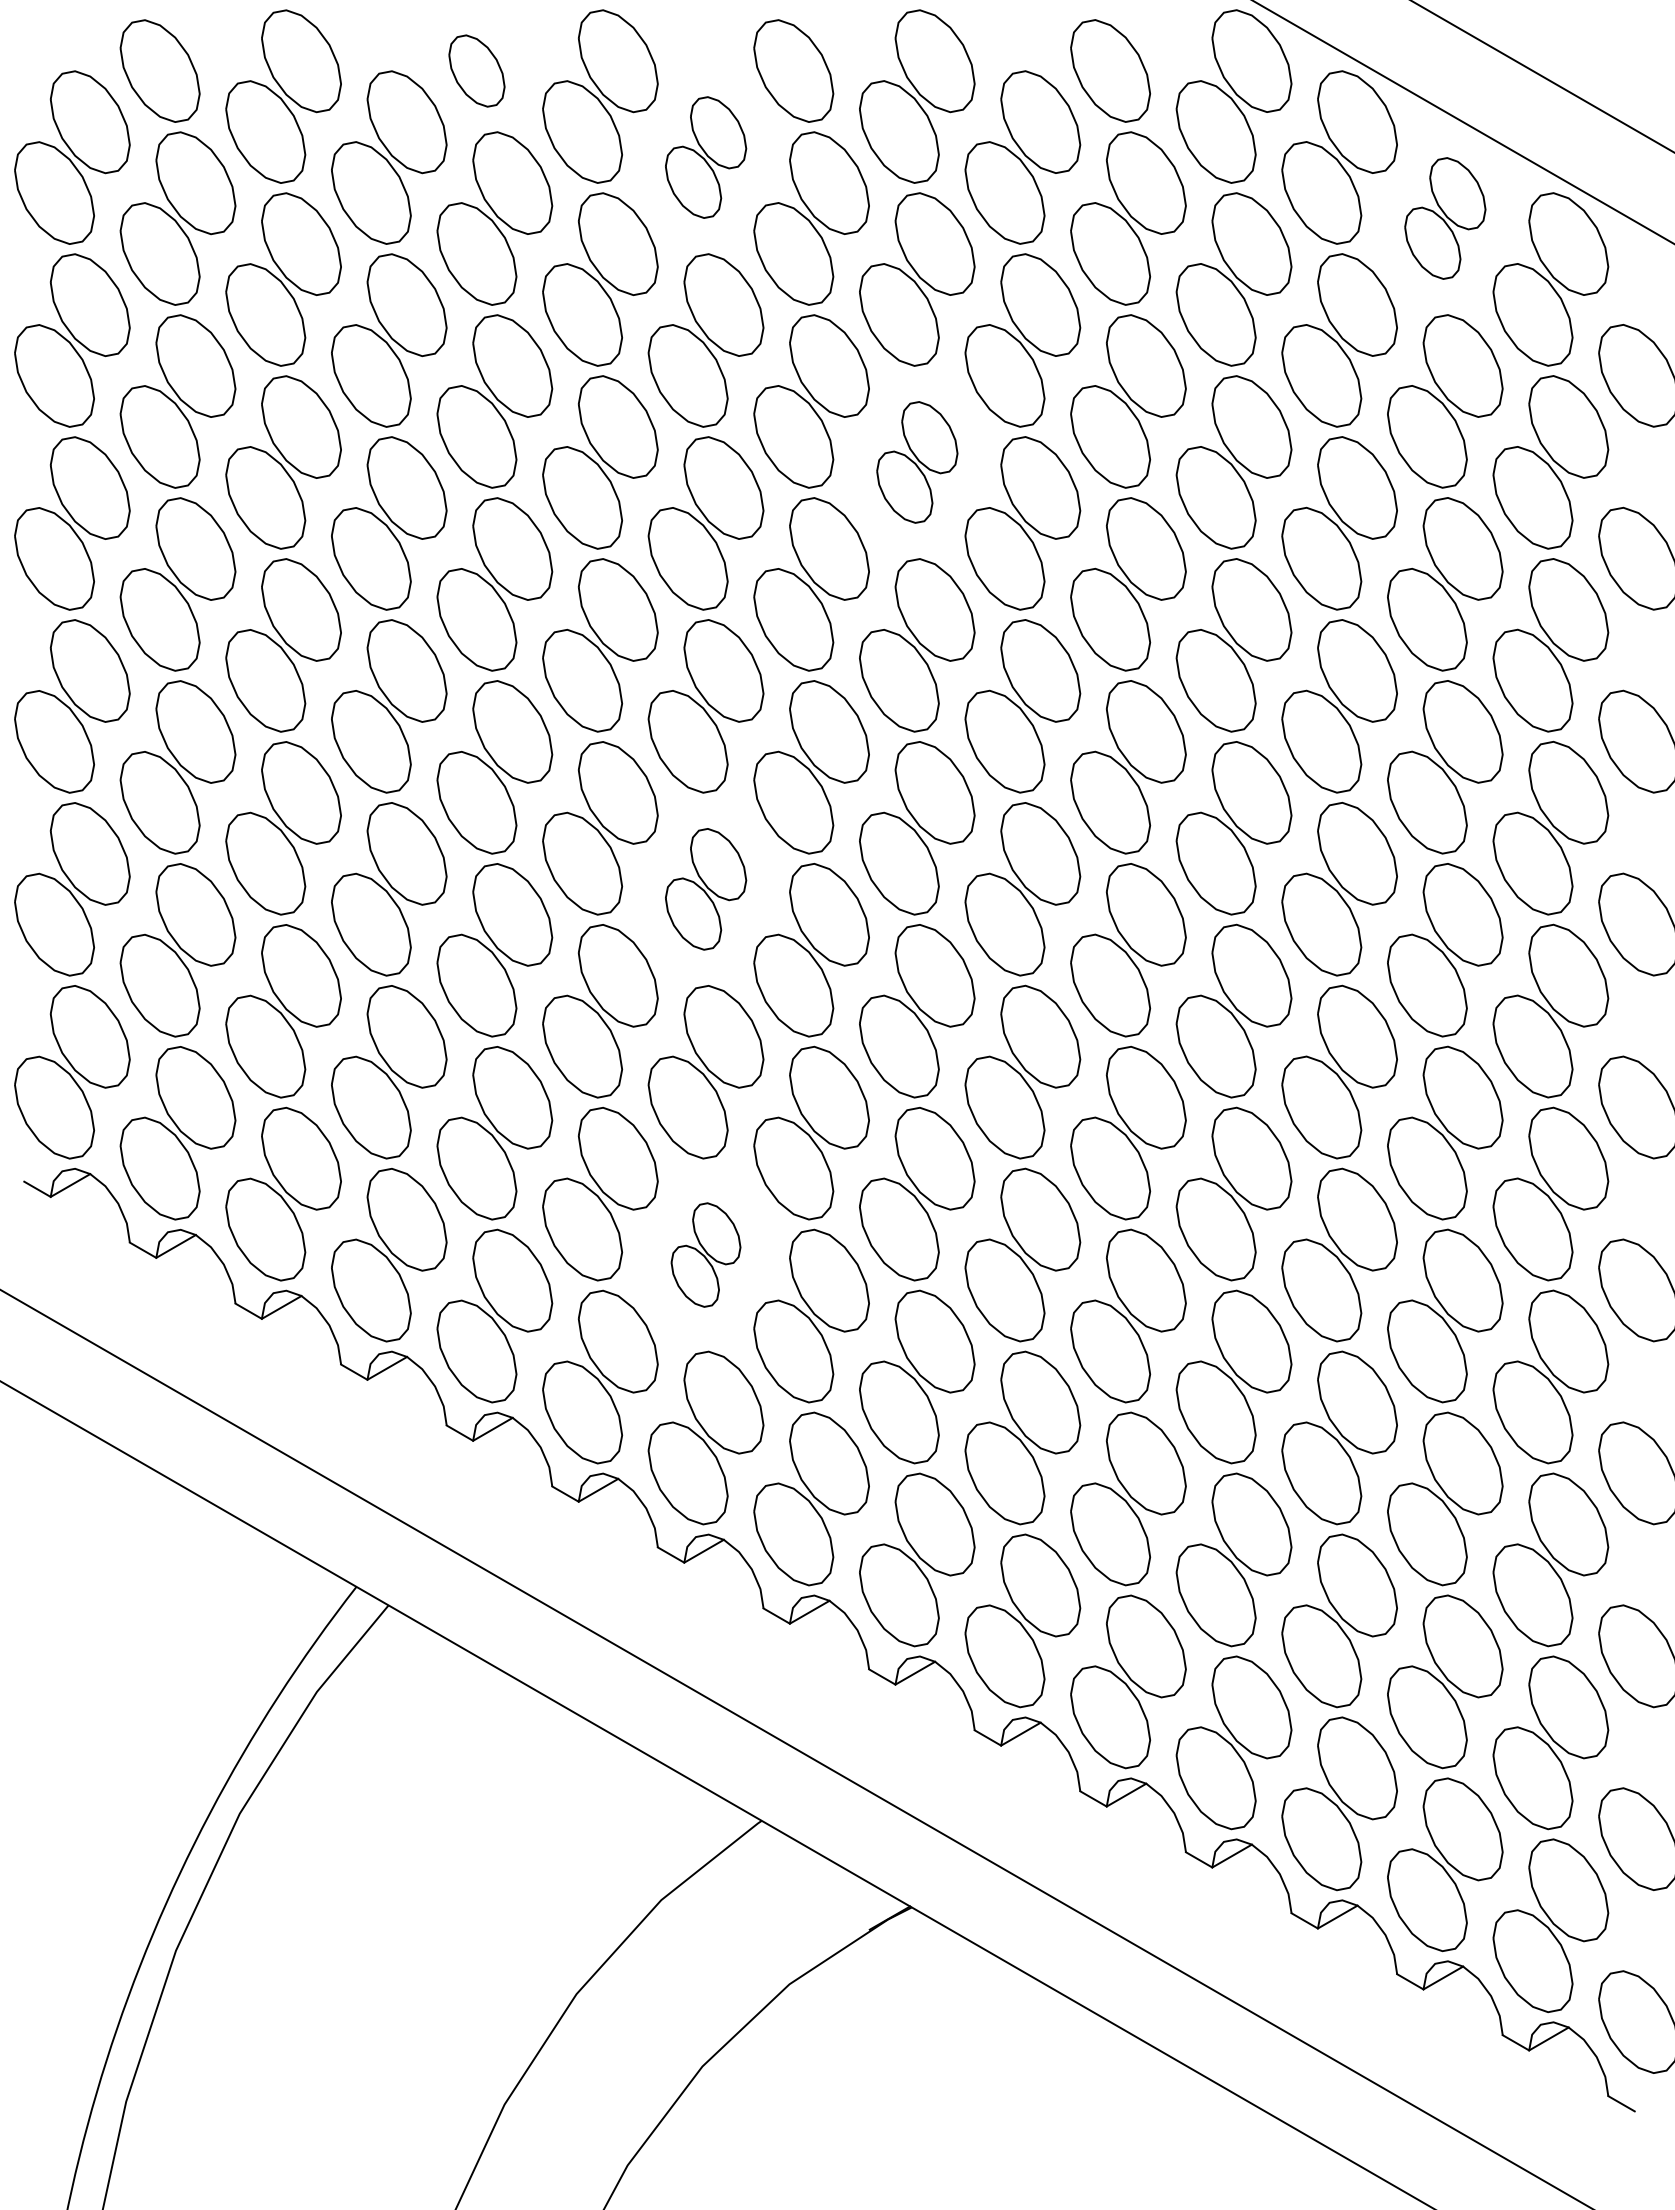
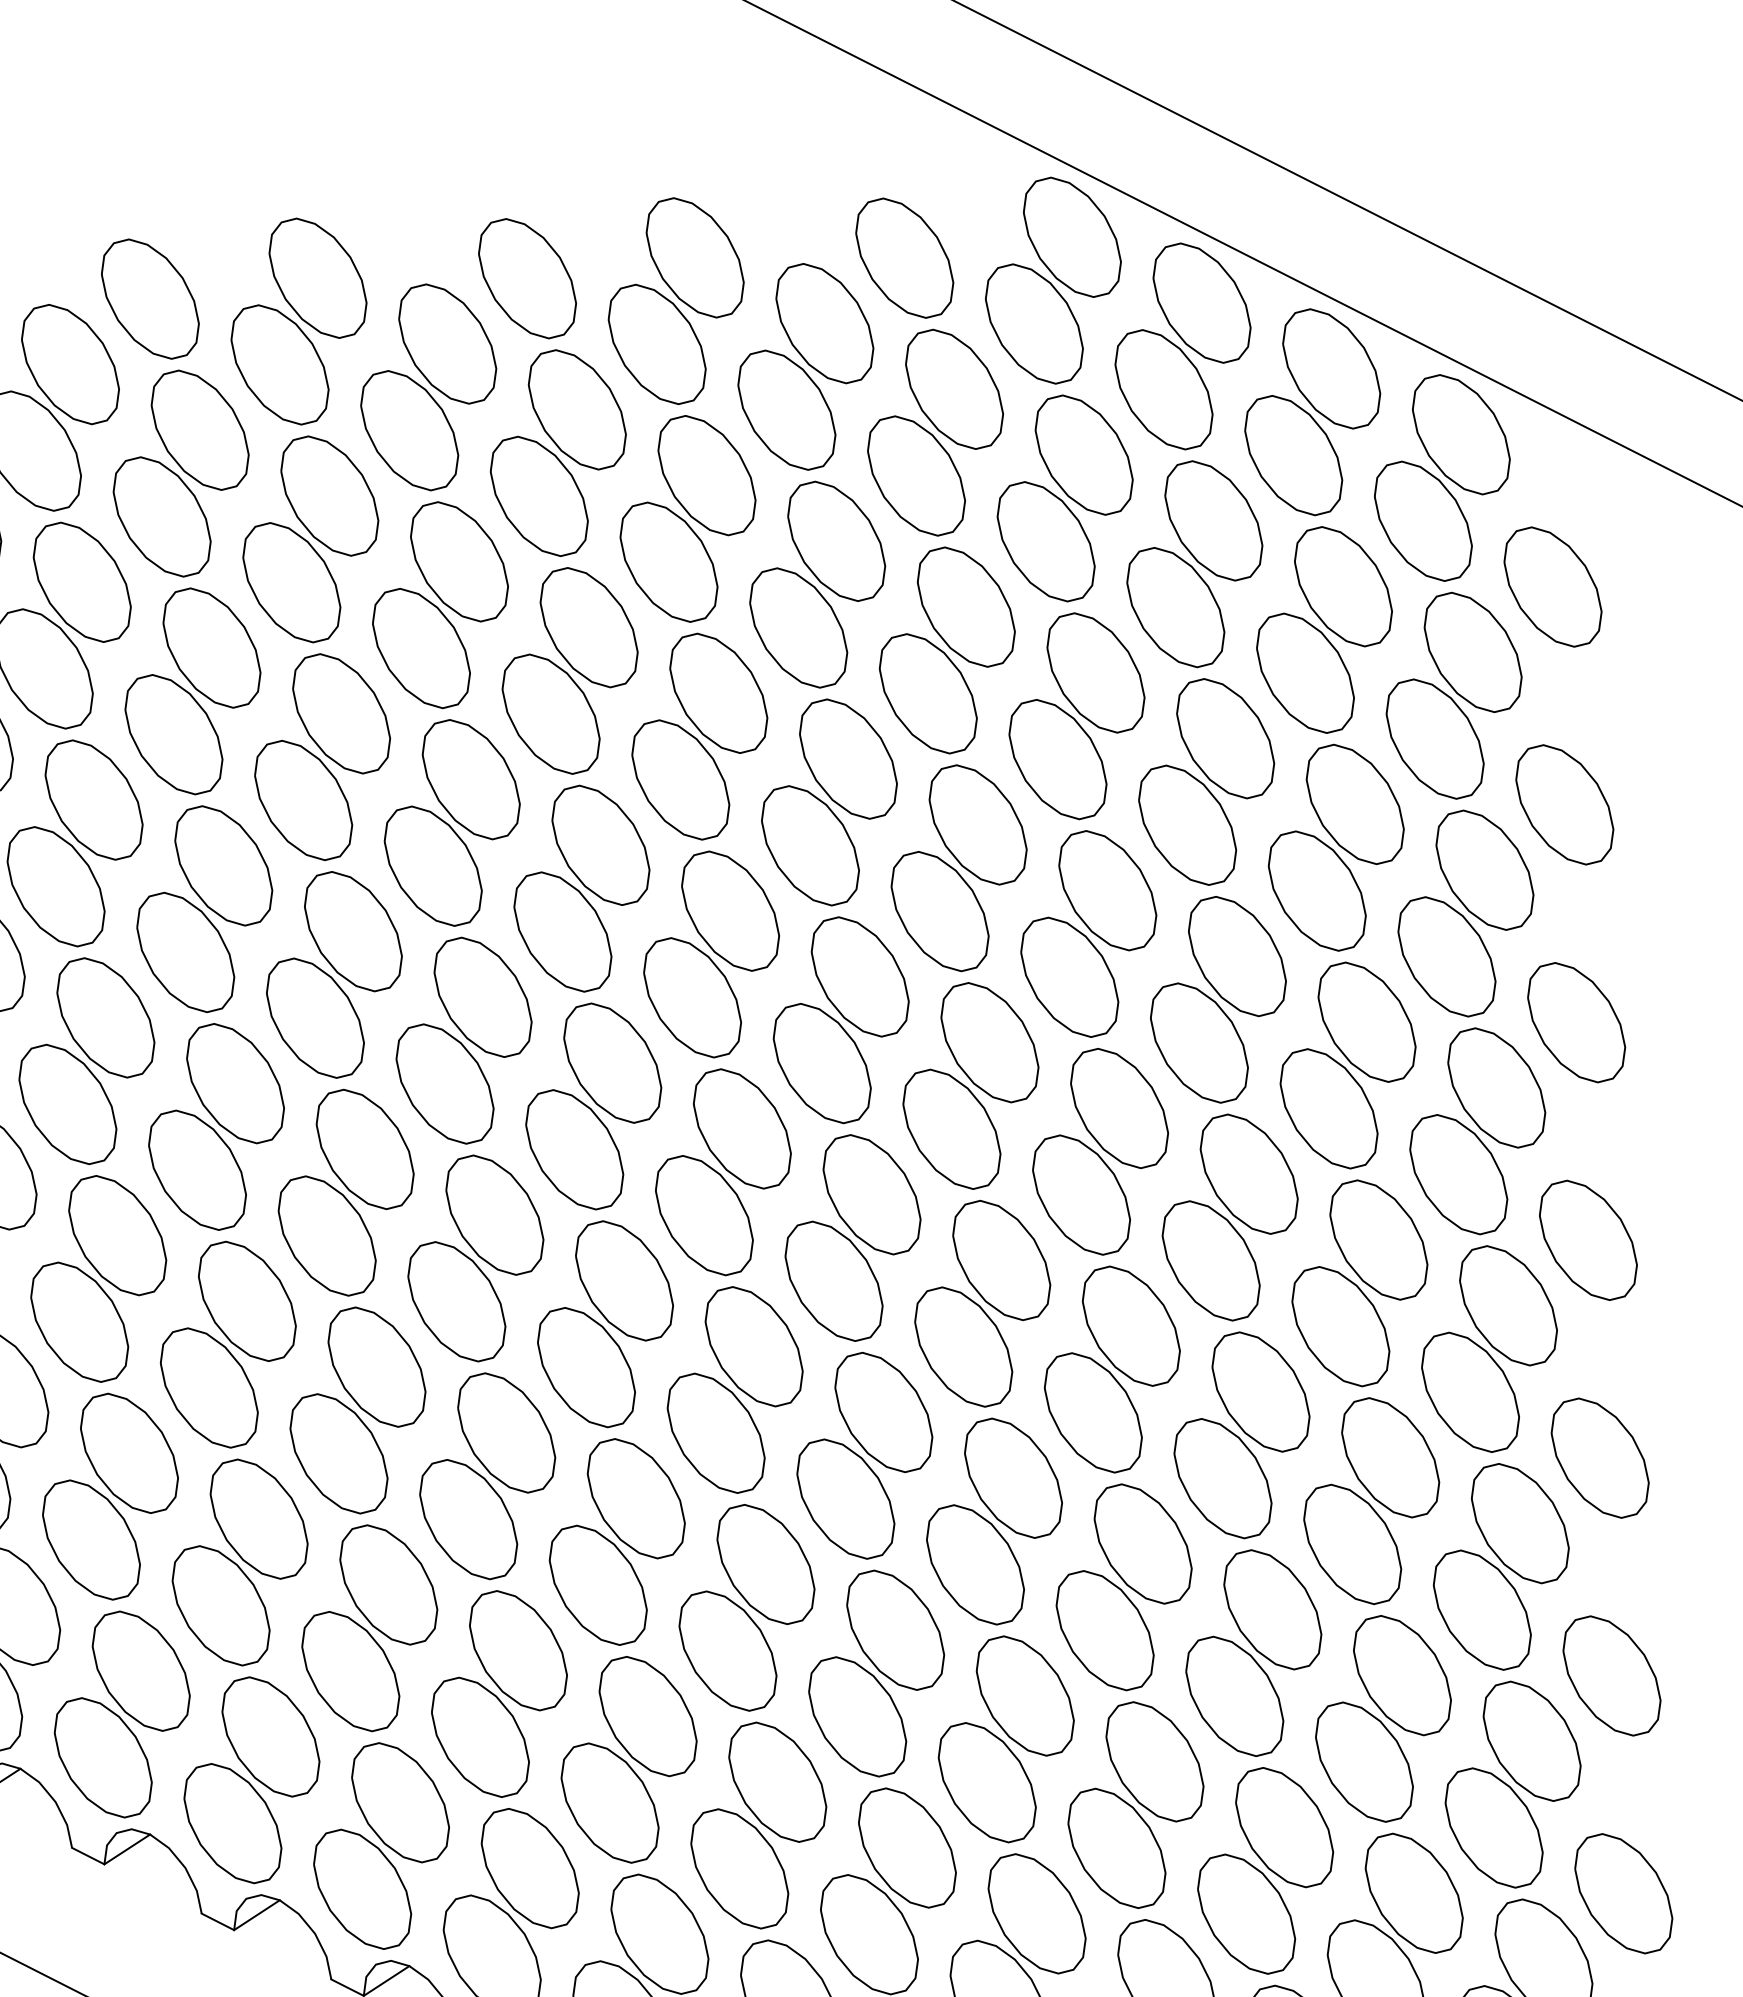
part: (476, 70) -> (149, 298), size x1.43
part: (705, 157) -> (428, 387), size x1.43
part: (1445, 218) -> (1312, 412), size x1.43
part: (917, 462) -> (700, 736), size x1.43
part: (705, 889) -> (475, 1258), size x1.43
part: (705, 1254) -> (498, 1693), size x1.67

